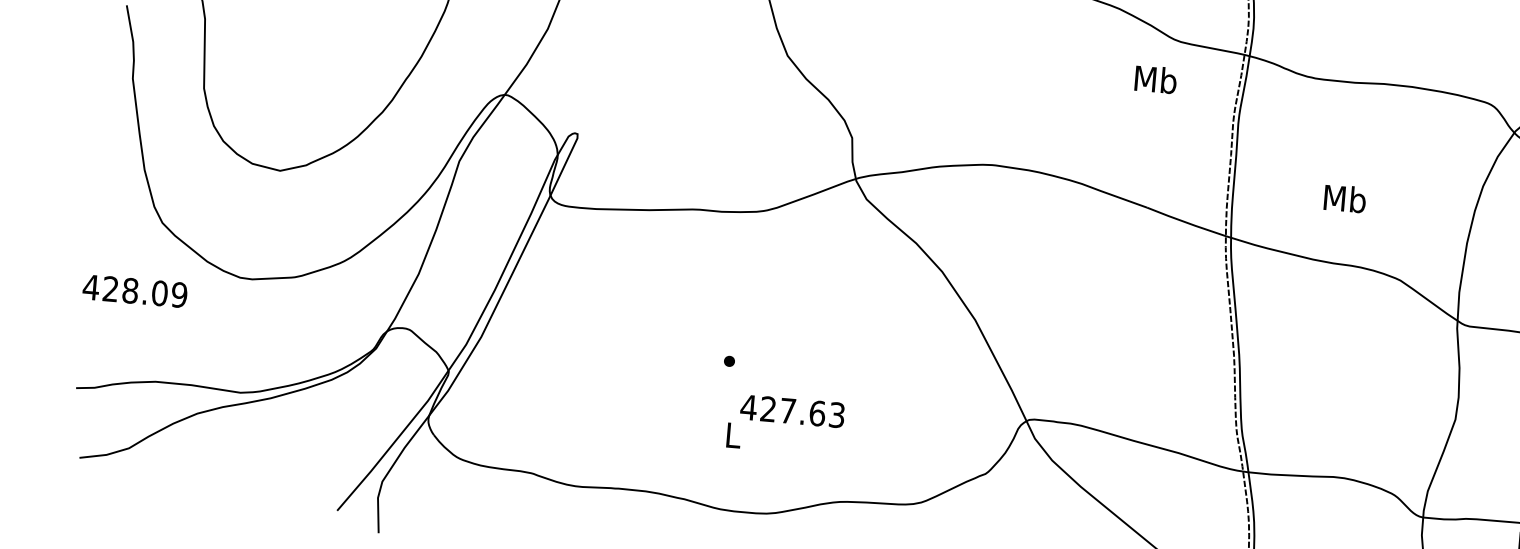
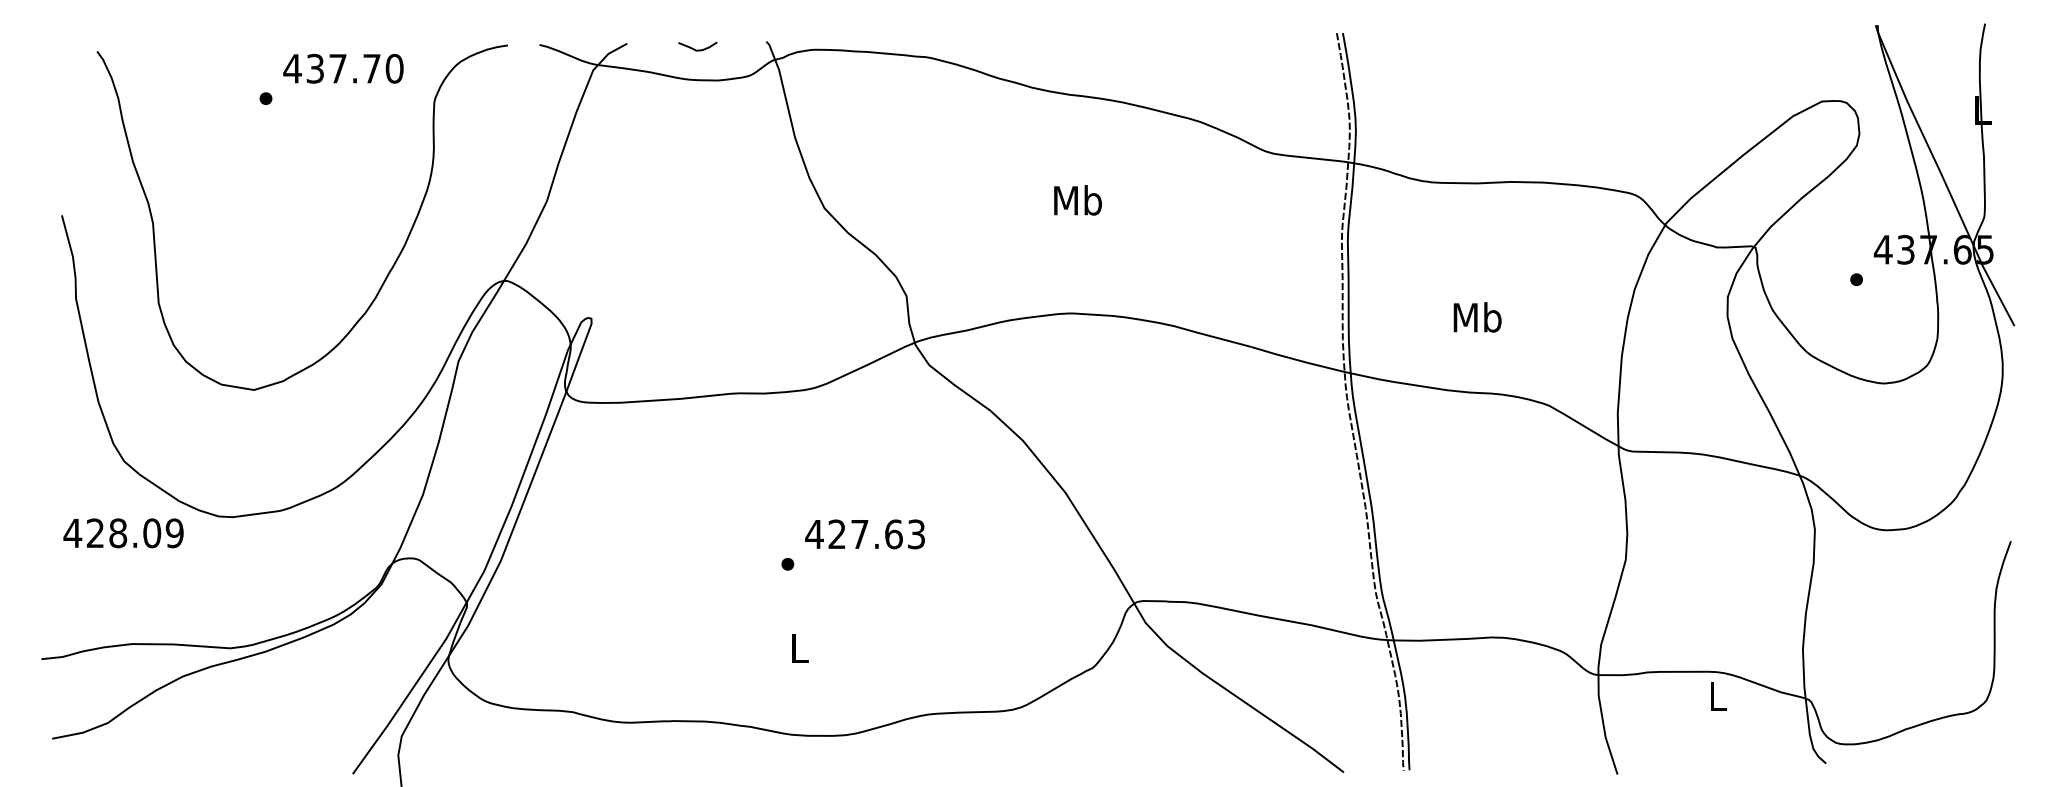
text: (1155, 79) -> (1077, 200), moved
text: (135, 291) -> (123, 533), moved
text: (792, 411) -> (864, 534), moved

